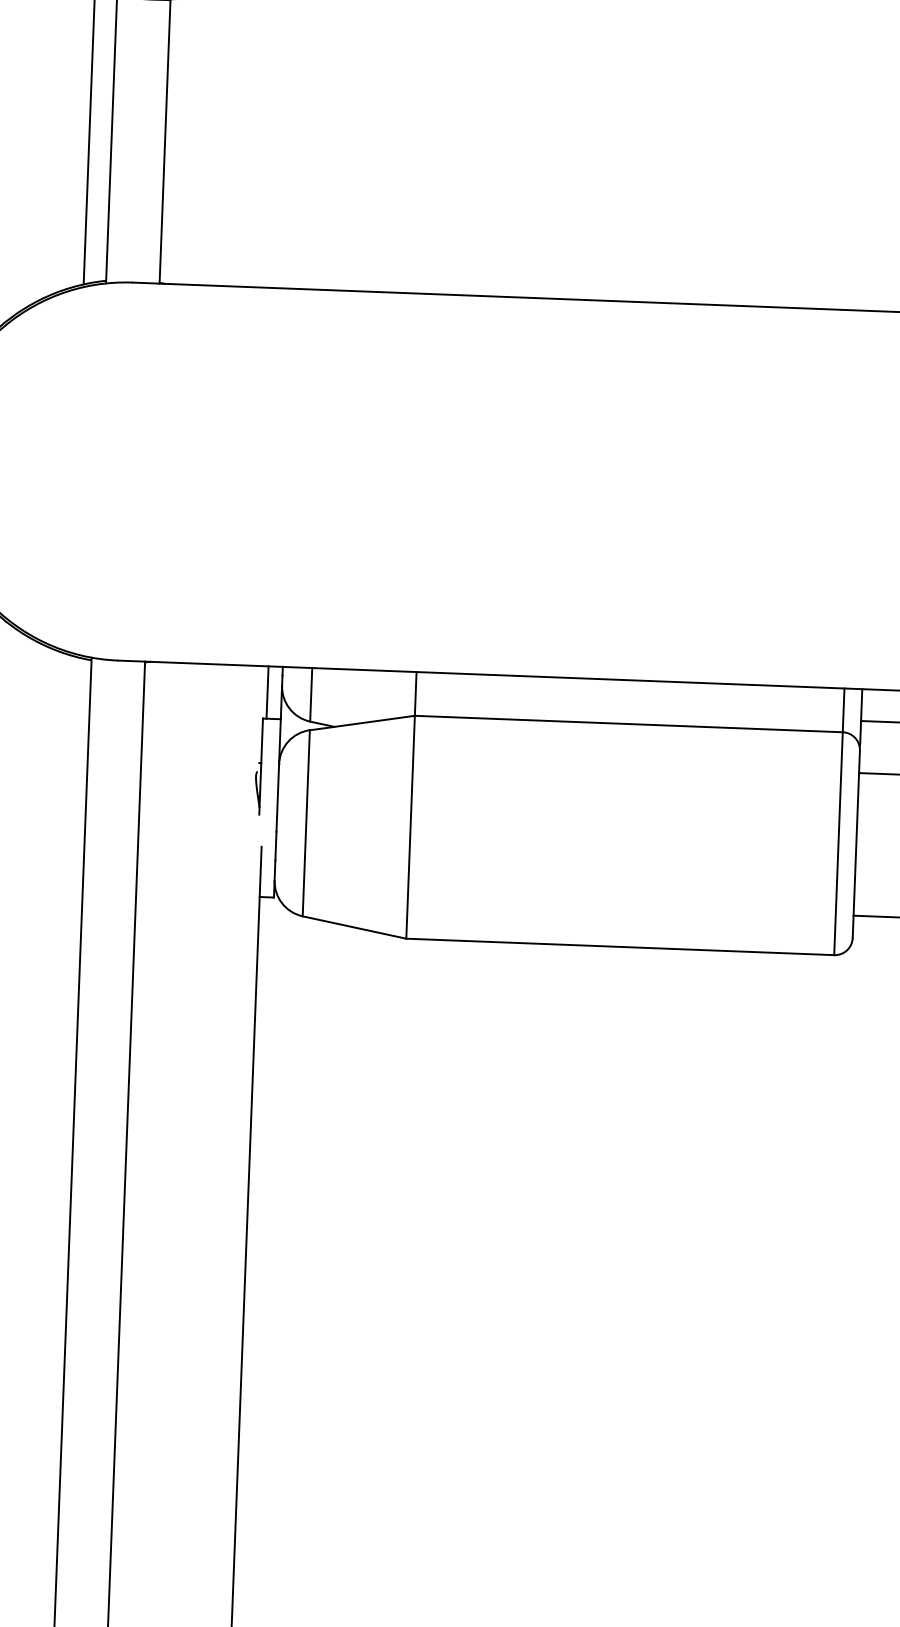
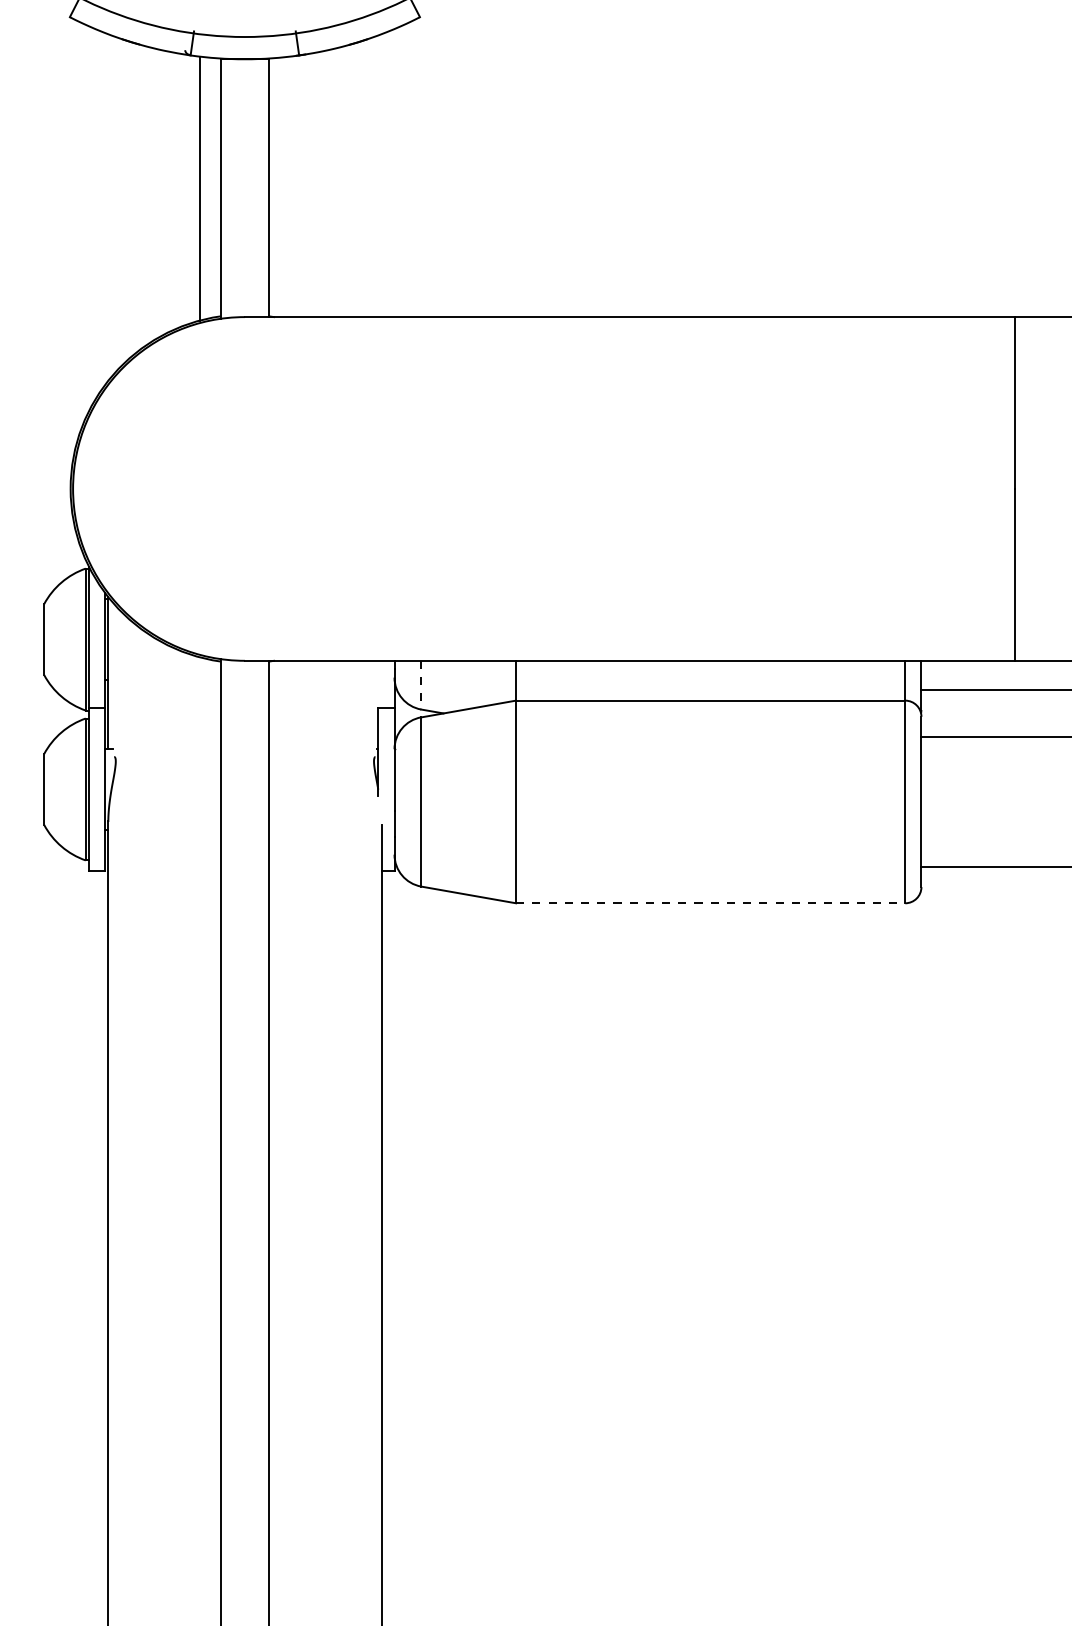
line: (267, 692) -> (381, 684), removed
line: (311, 695) -> (421, 685), solid -> dashed
line: (620, 947) -> (710, 903), solid -> dashed

